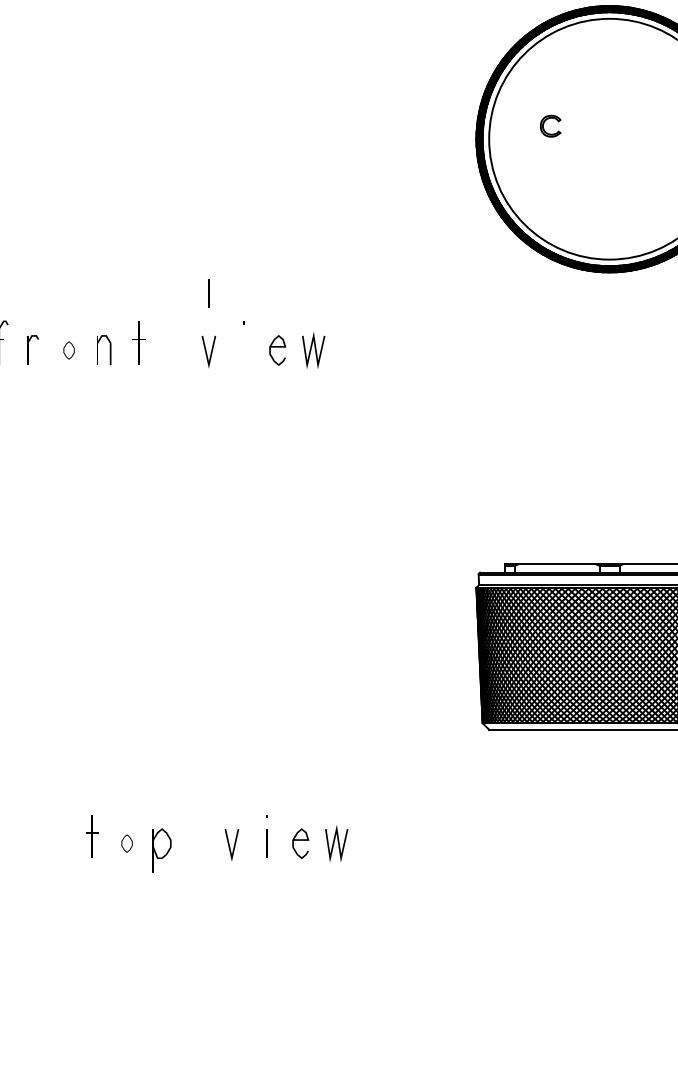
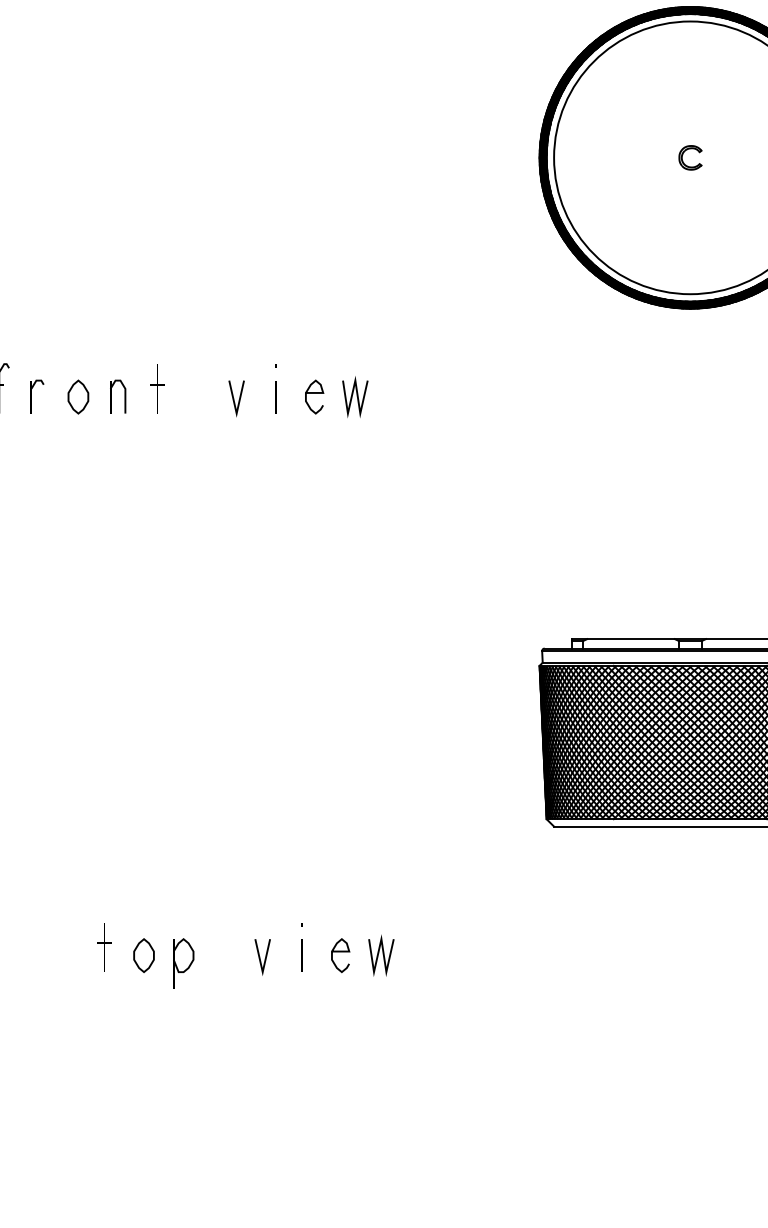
part: (548, 119) -> (688, 150), moved
line: (208, 293) -> (275, 397), moved
part: (68, 350) -> (77, 397), size x1.67
part: (126, 843) -> (143, 955), size x1.67

